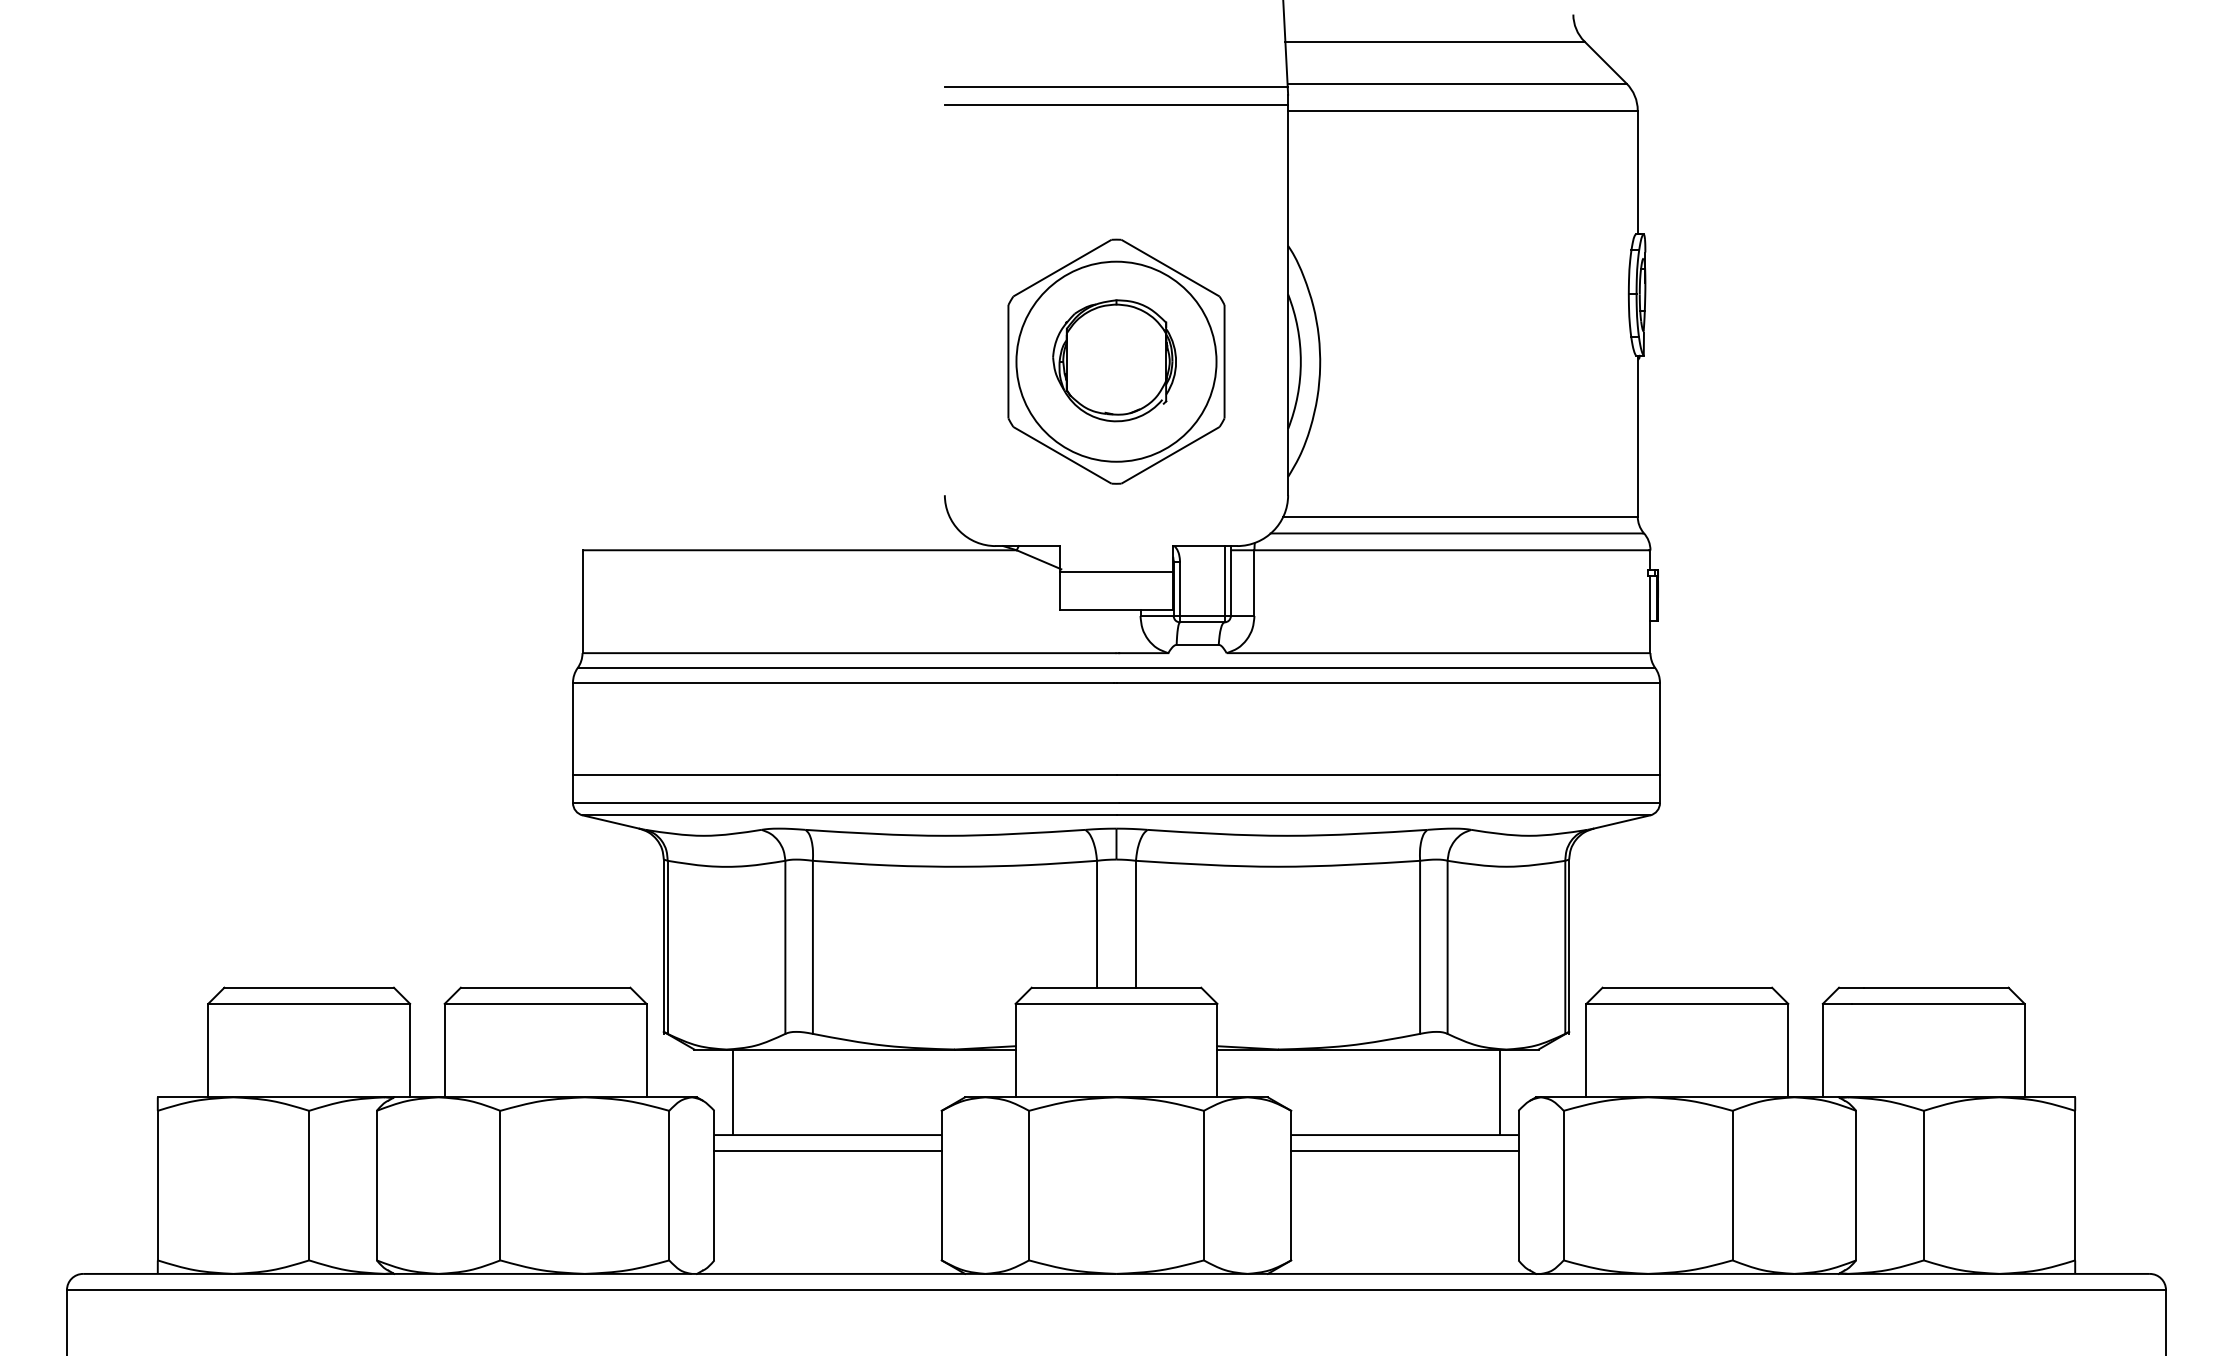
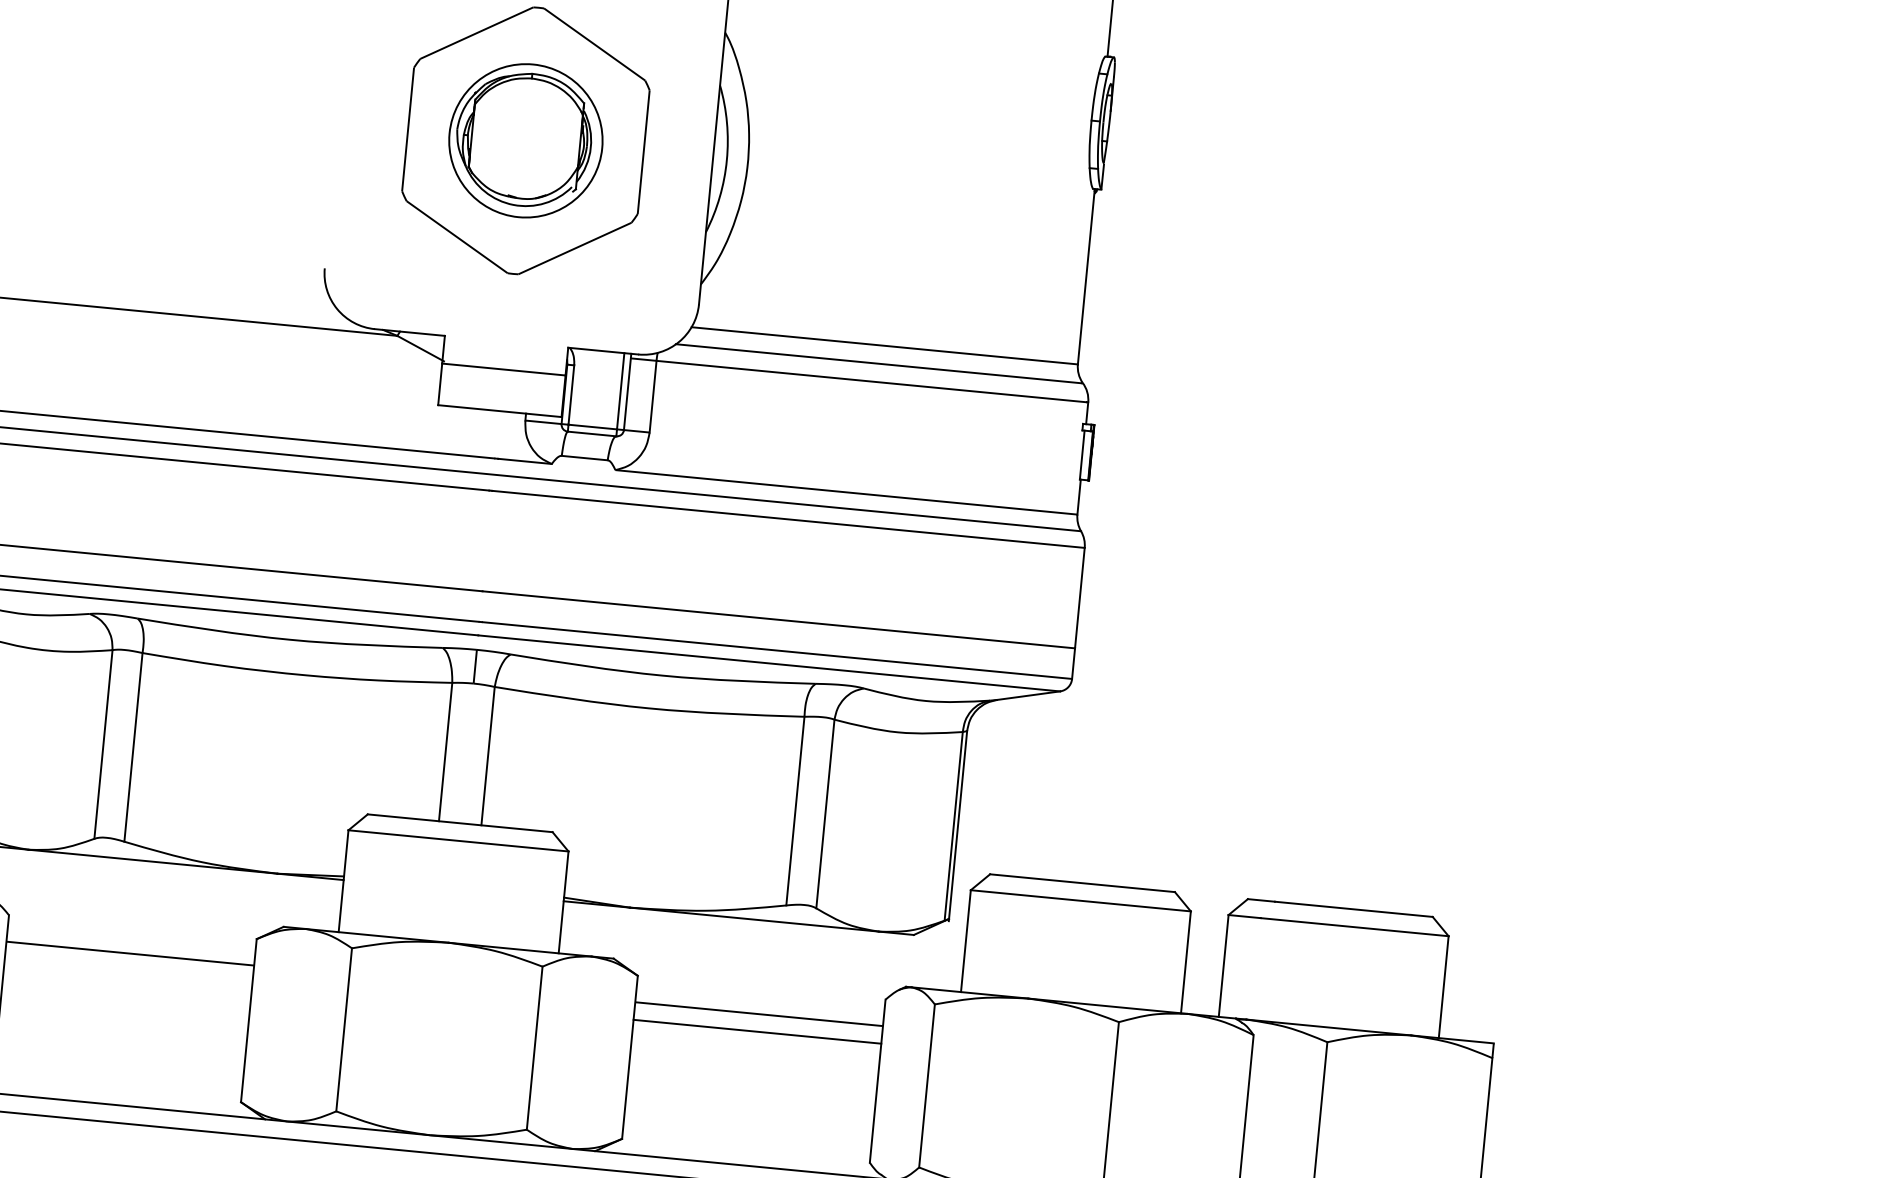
circle: (1116, 361) -> (525, 140), size x0.7
line: (733, 1092) -> (31, 897), removed
line: (1499, 1092) -> (866, 977), removed
line: (827, 1151) -> (127, 971), removed

